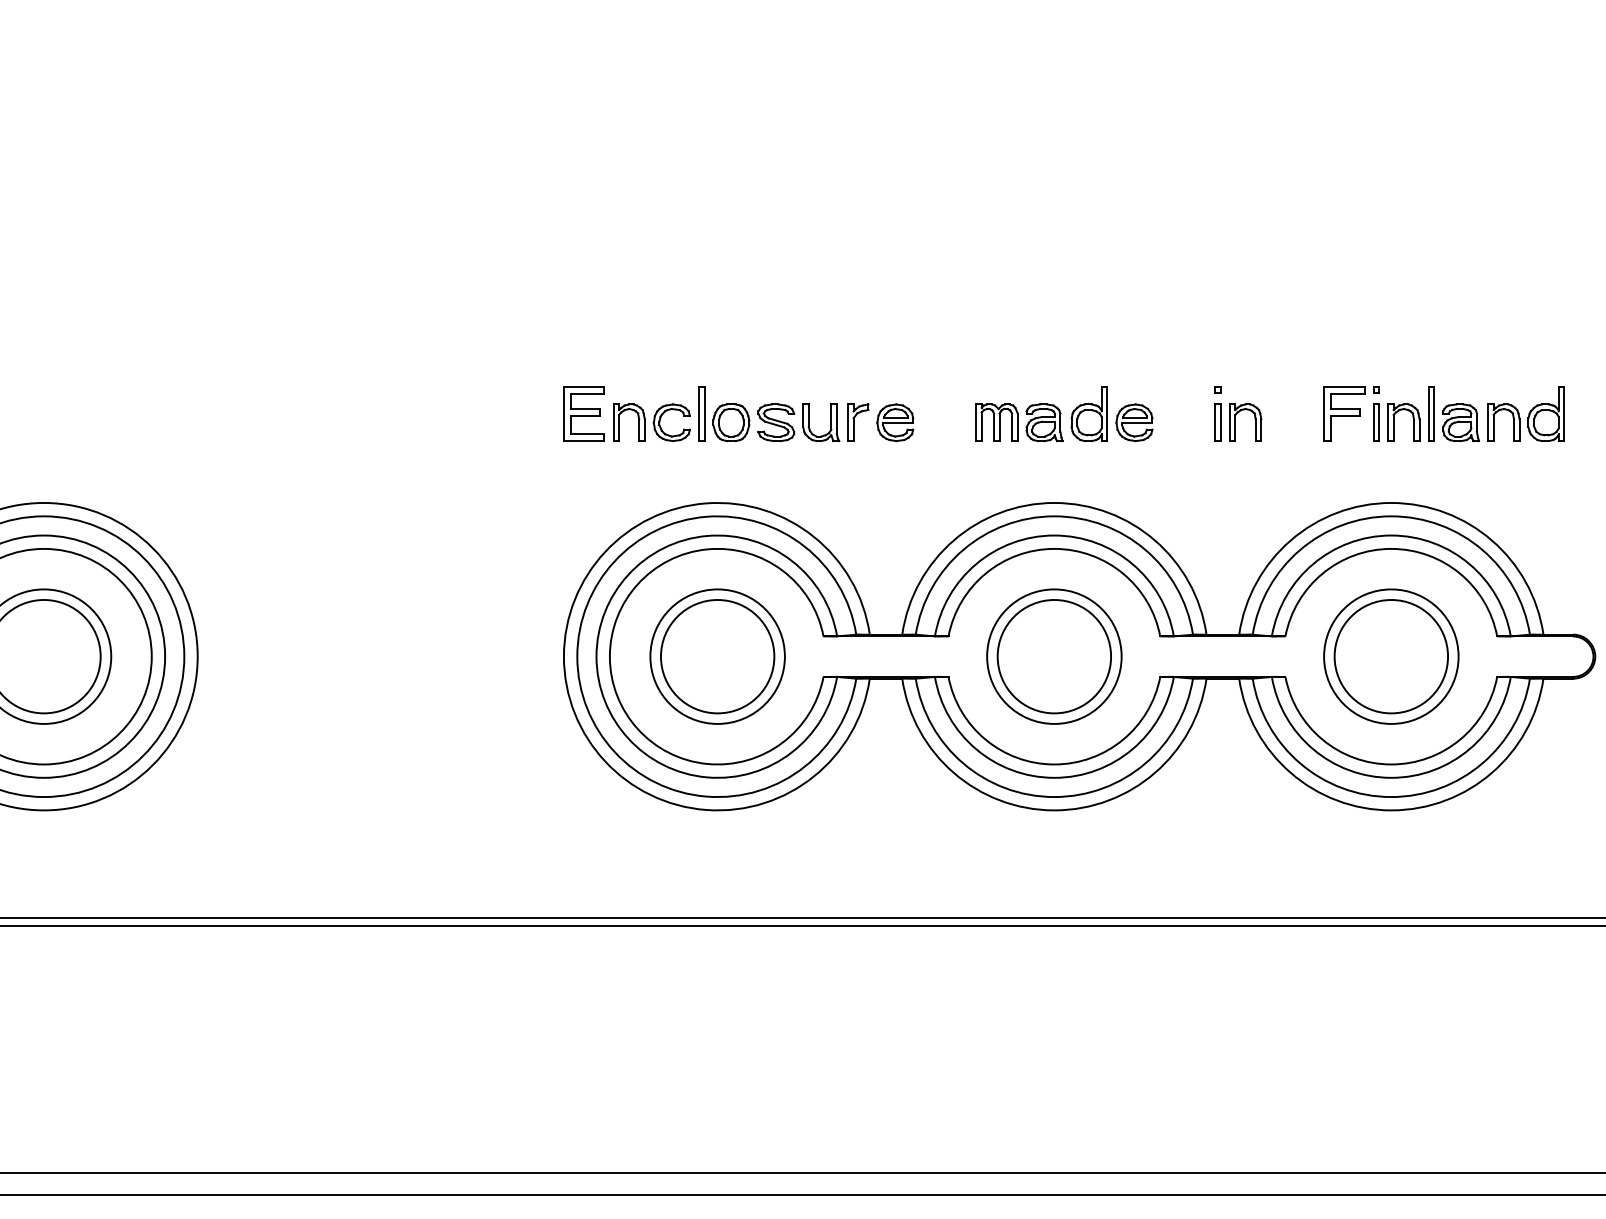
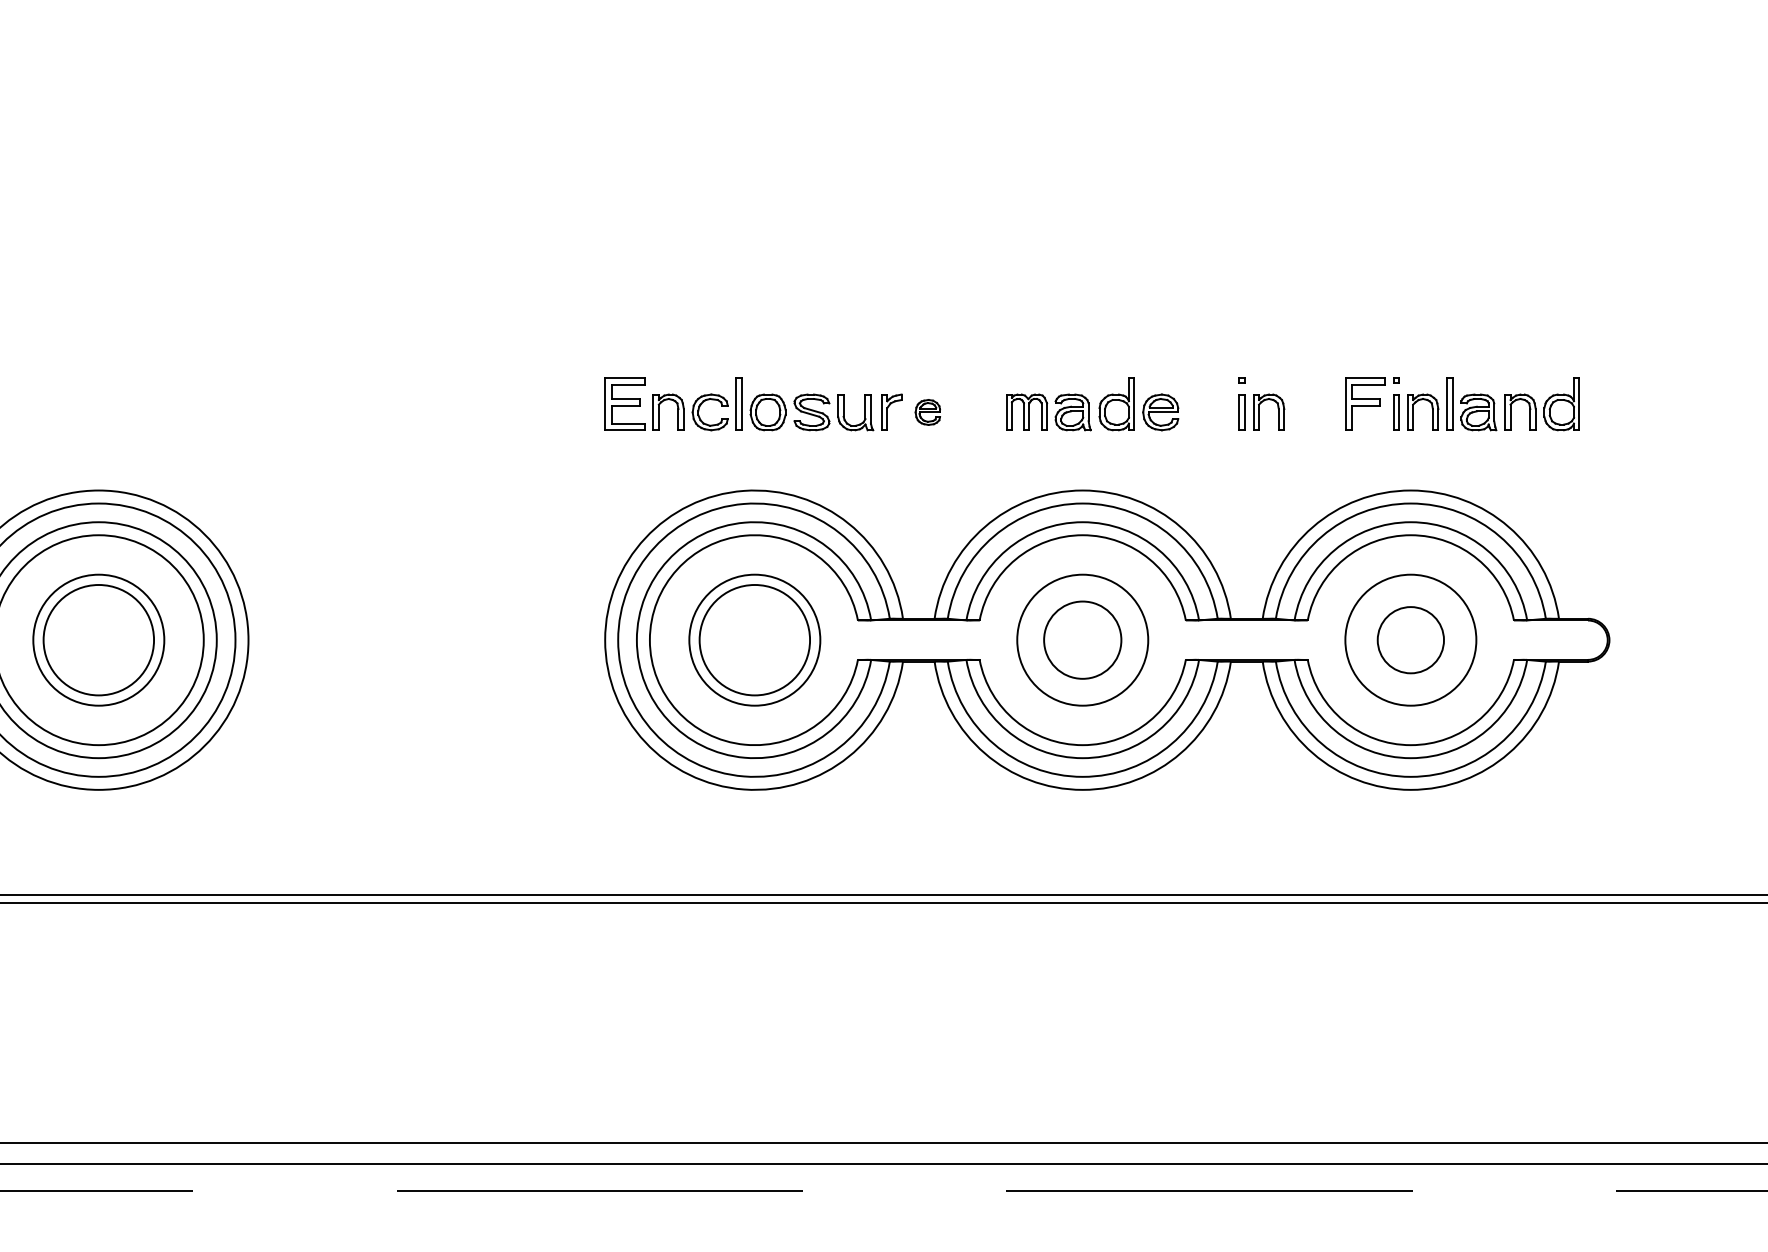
part: (894, 422) -> (927, 412), size x0.7
circle: (1054, 655) -> (1082, 639), size x0.7
circle: (1390, 655) -> (1410, 639), size x0.6

